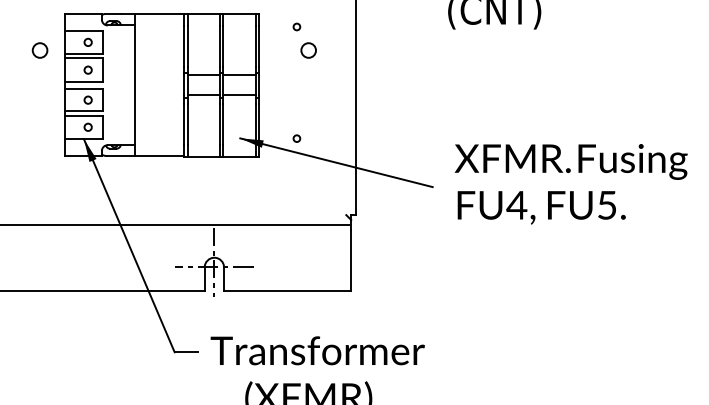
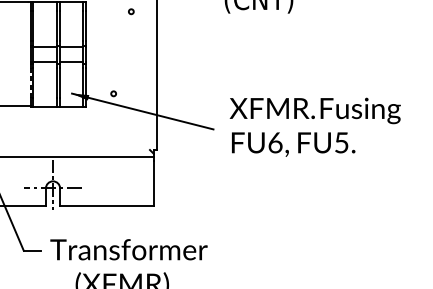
circle: (296, 26) -> (131, 11), moved
circle: (308, 50) -> (122, 29), removed
line: (183, 124) -> (30, 83), solid -> dashed
text: (516, 205) -> (275, 142), FU4, -> FU6,

